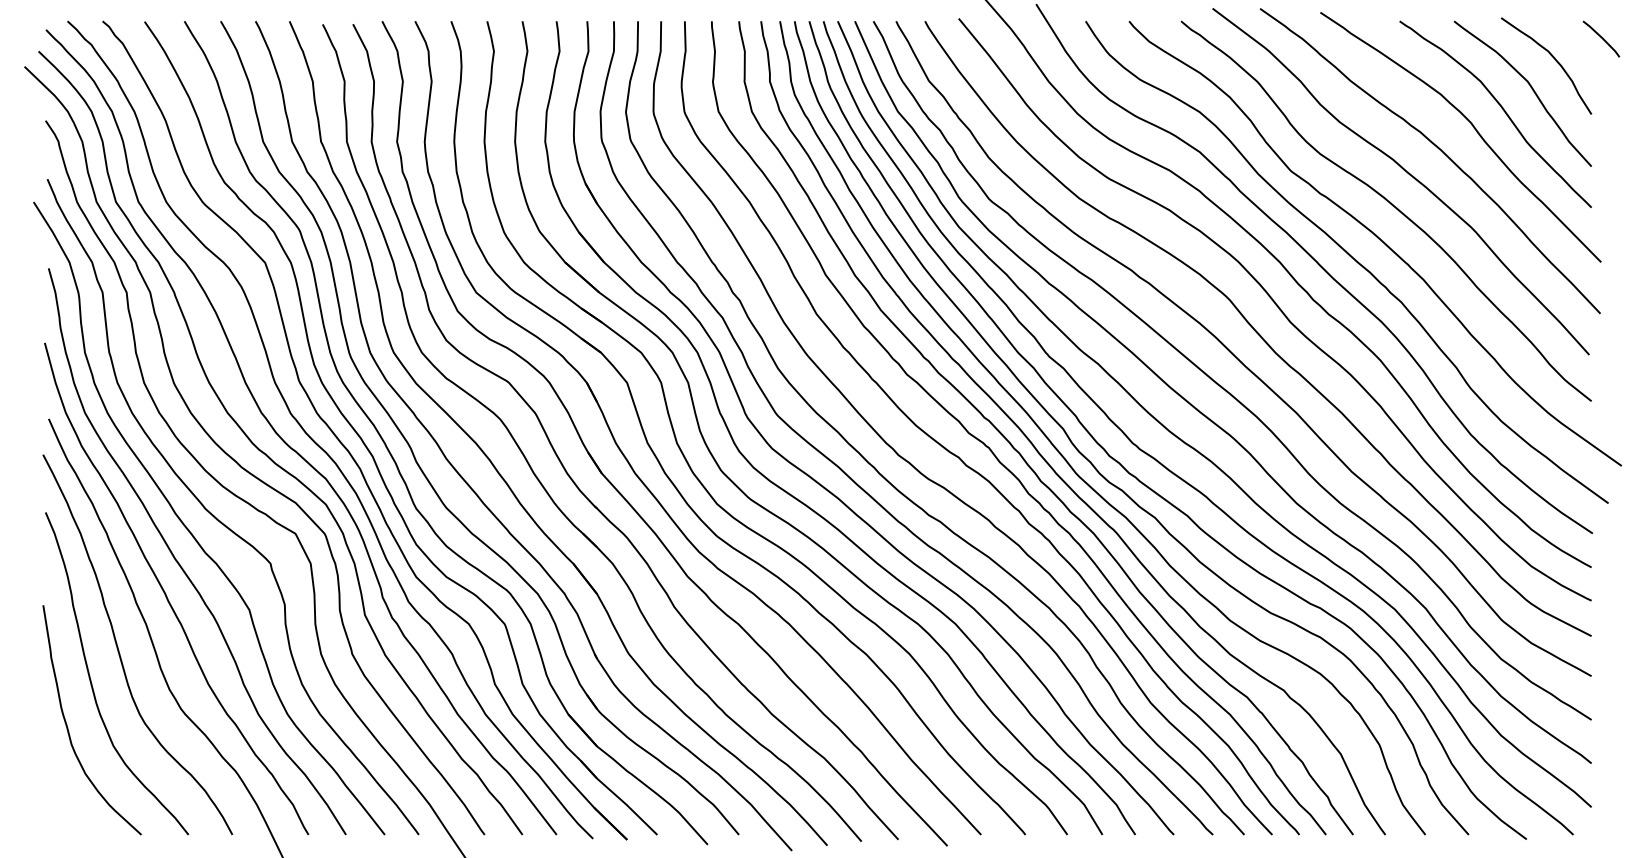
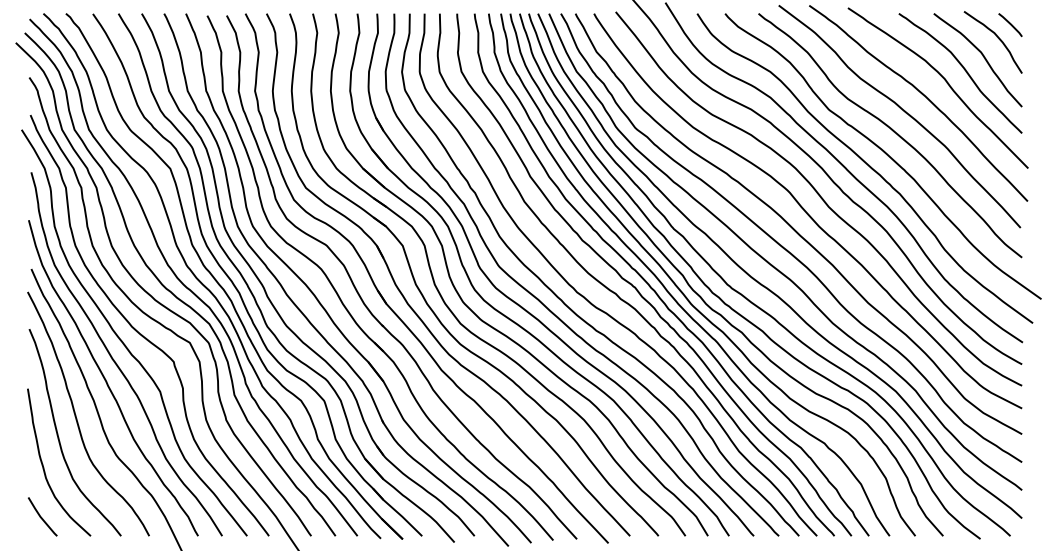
line: (1601, 39) -> (1010, 25), moved
line: (64, 804) -> (41, 516), added

